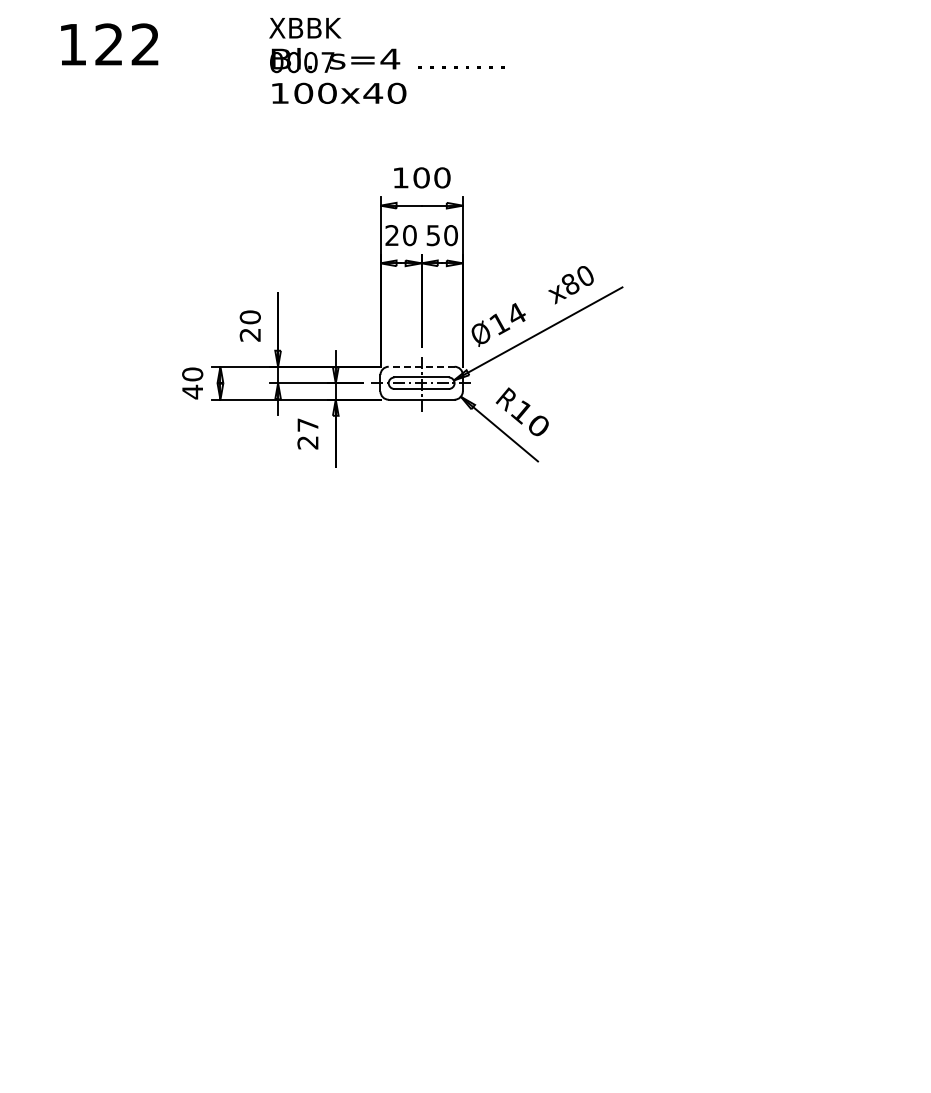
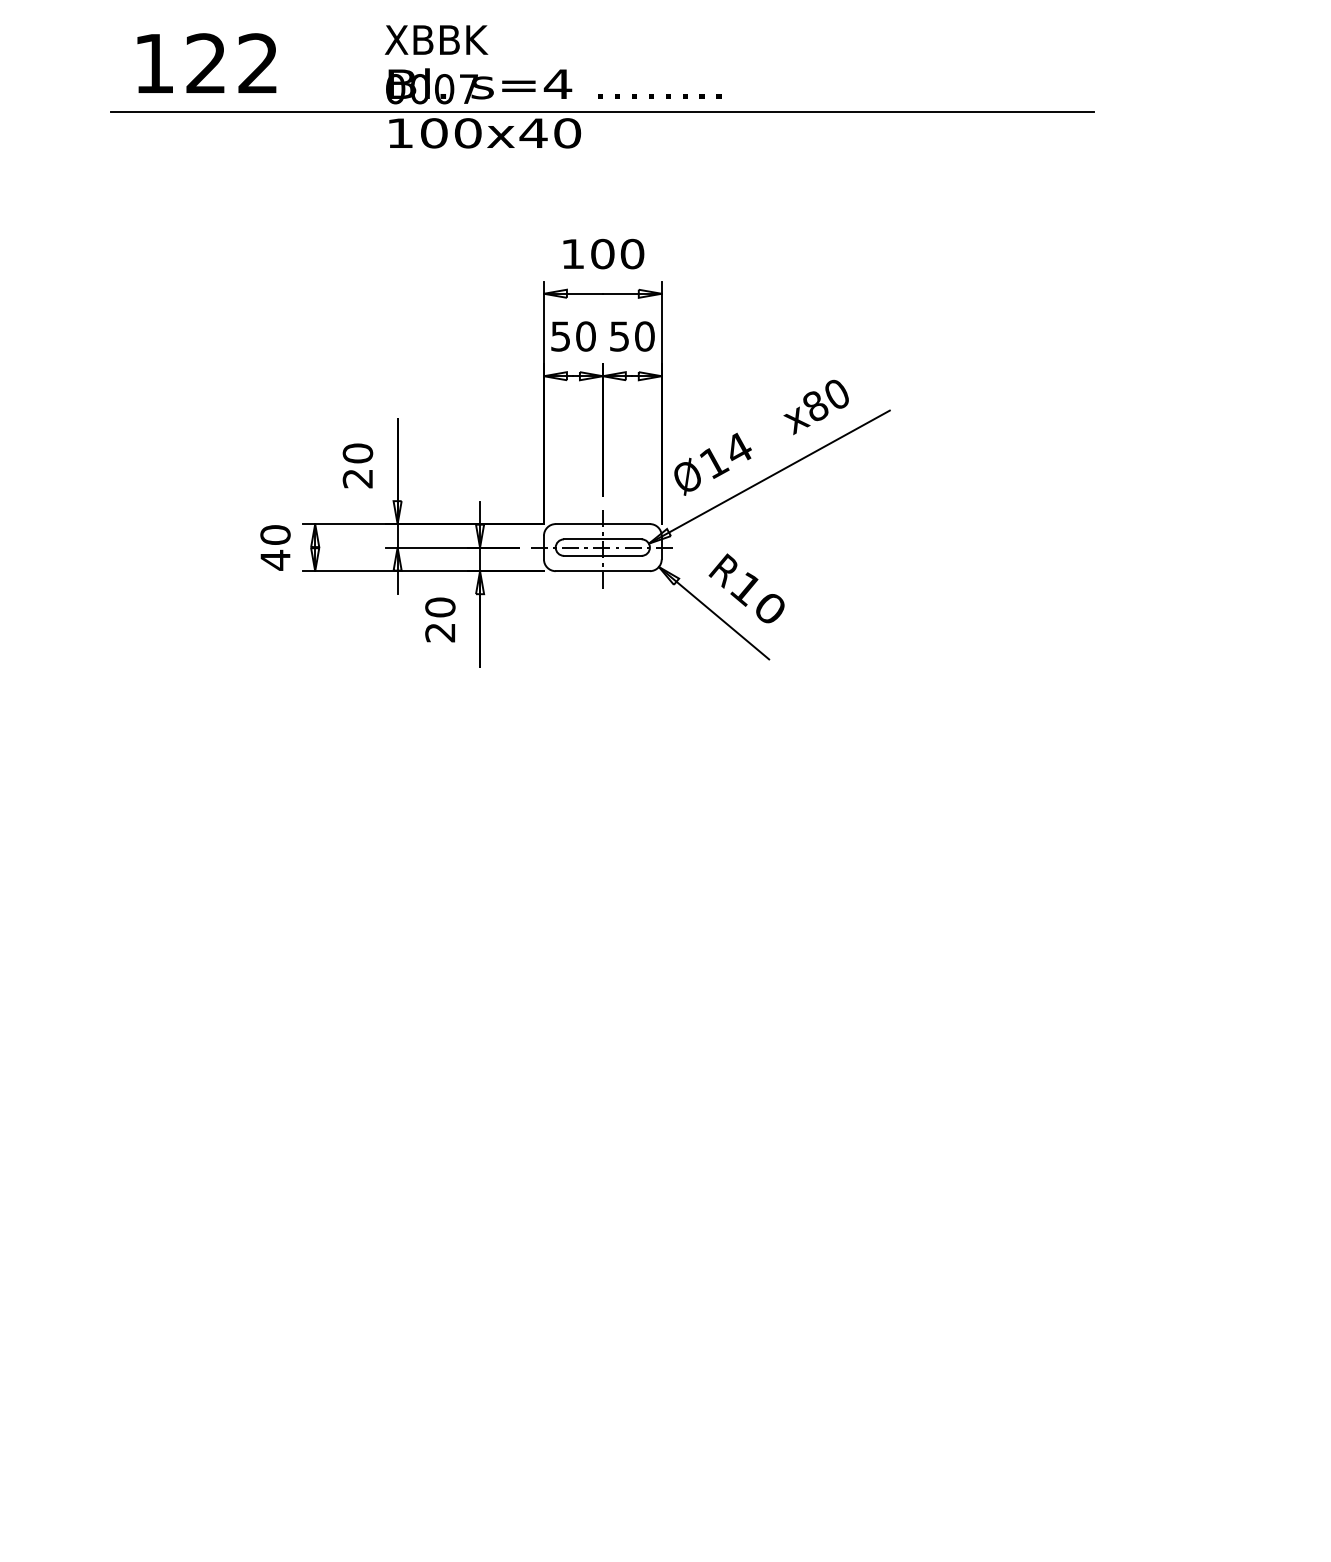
text: (109, 44) -> (206, 63), moved
line: (421, 78) -> (602, 111), added
text: (391, 235) -> (559, 336), 20 -> 50
line: (421, 366) -> (602, 523), dashed -> solid
text: (307, 424) -> (439, 606), 27 -> 20

